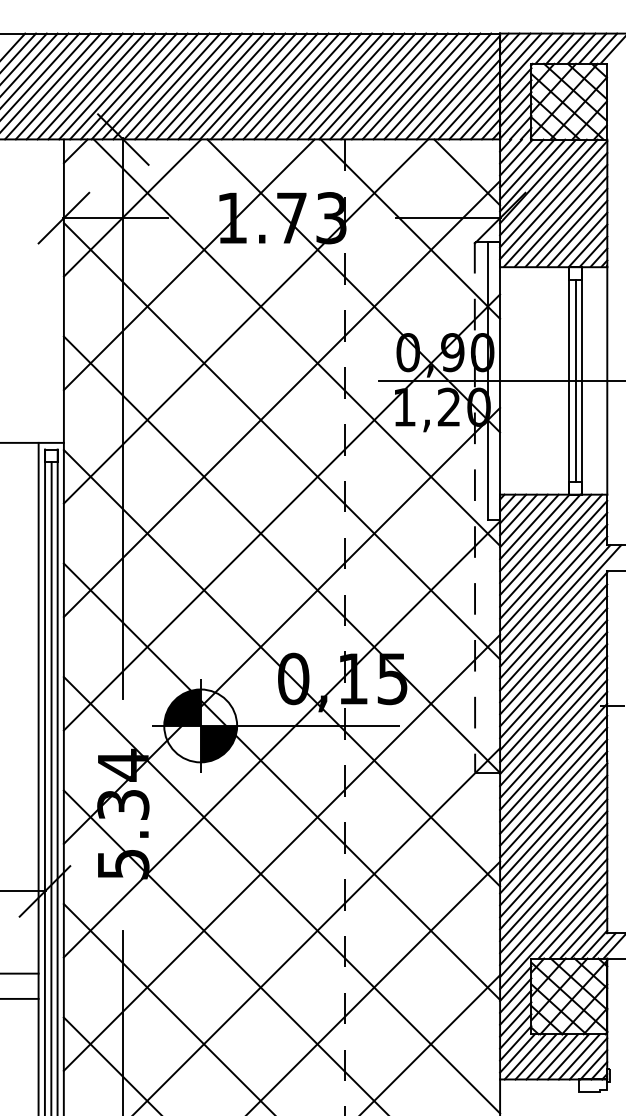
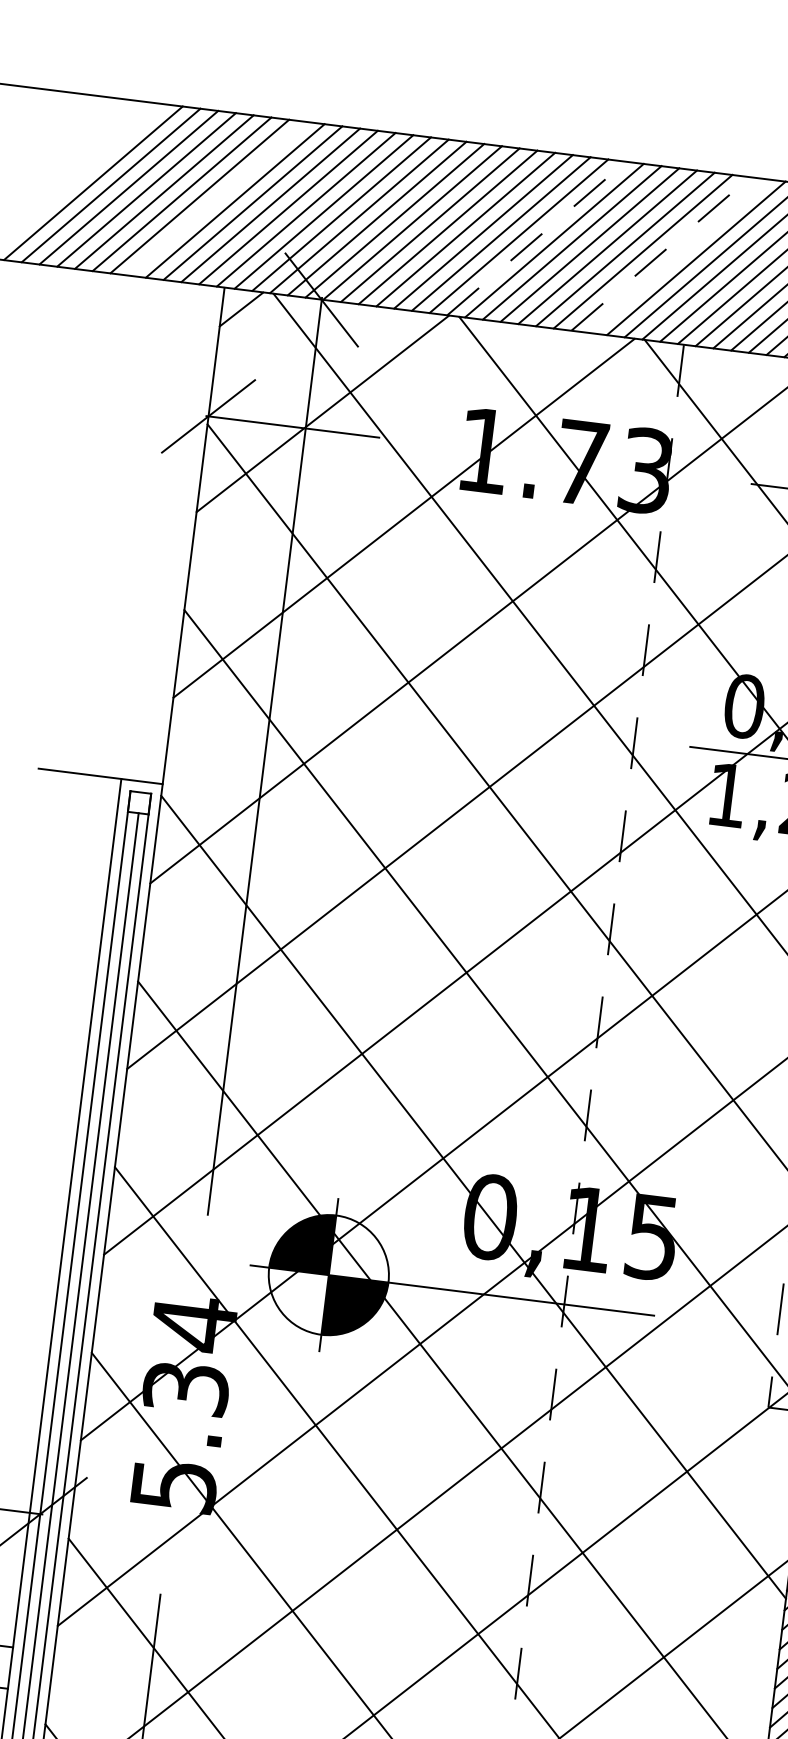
line: (53, 86) -> (218, 198), removed
line: (248, 86) -> (537, 238), solid -> dashed
line: (324, 86) -> (661, 254), solid -> dashed
line: (334, 86) -> (678, 256), removed

